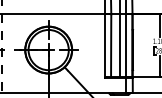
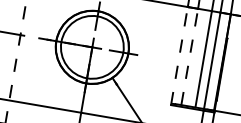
line: (111, 45) -> (190, 56), solid -> dashed
line: (104, 46) -> (179, 56), solid -> dashed

